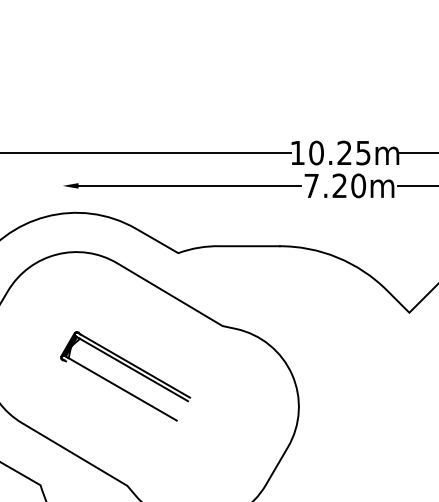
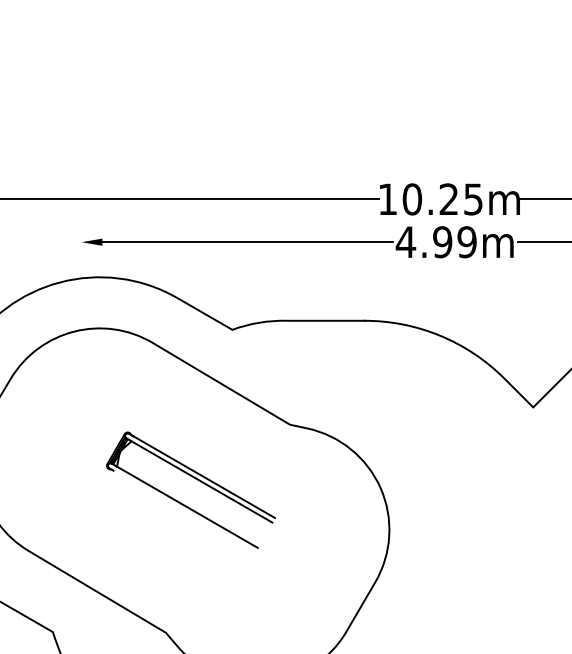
text: (334, 185) -> (435, 241), 7.20m -> 4.99m
part: (129, 368) -> (196, 480), moved

